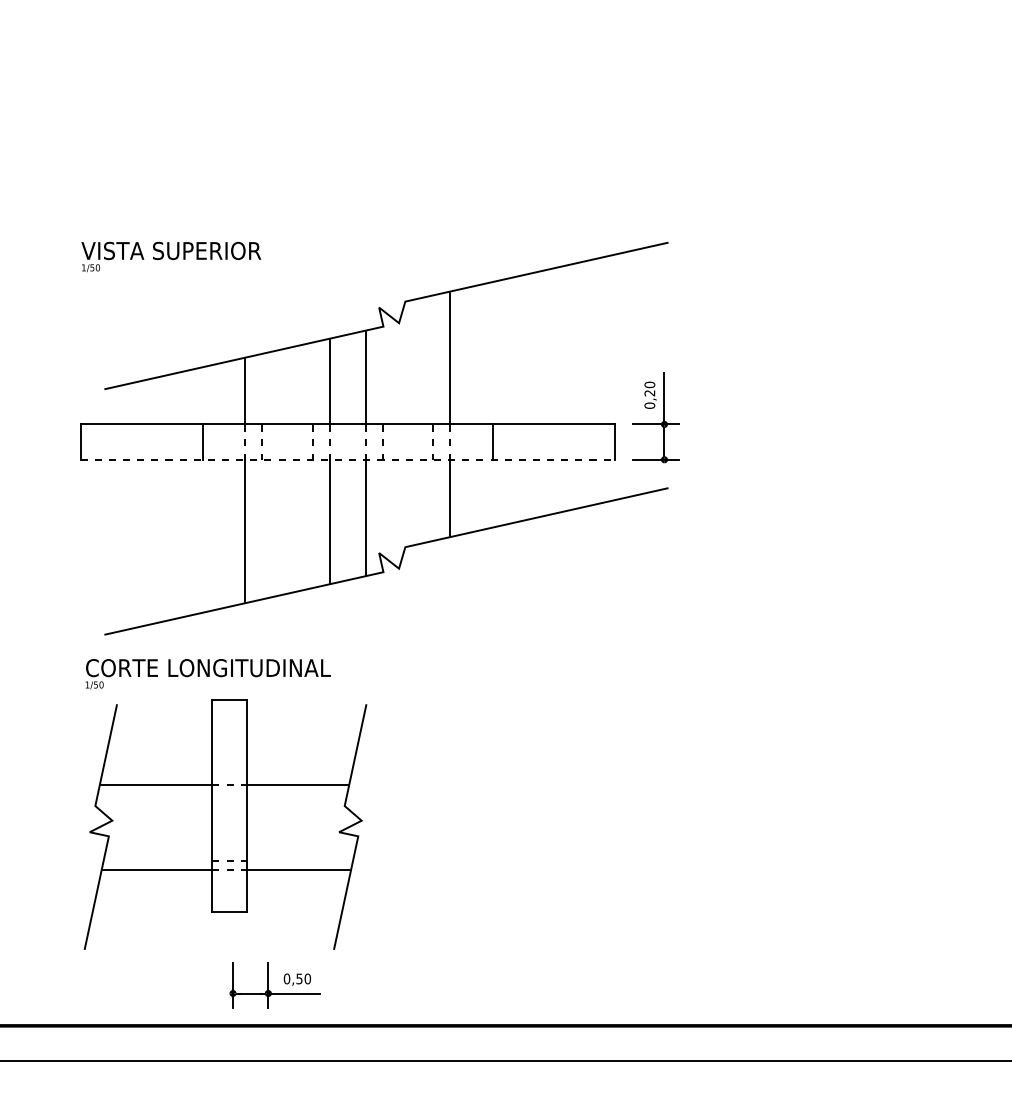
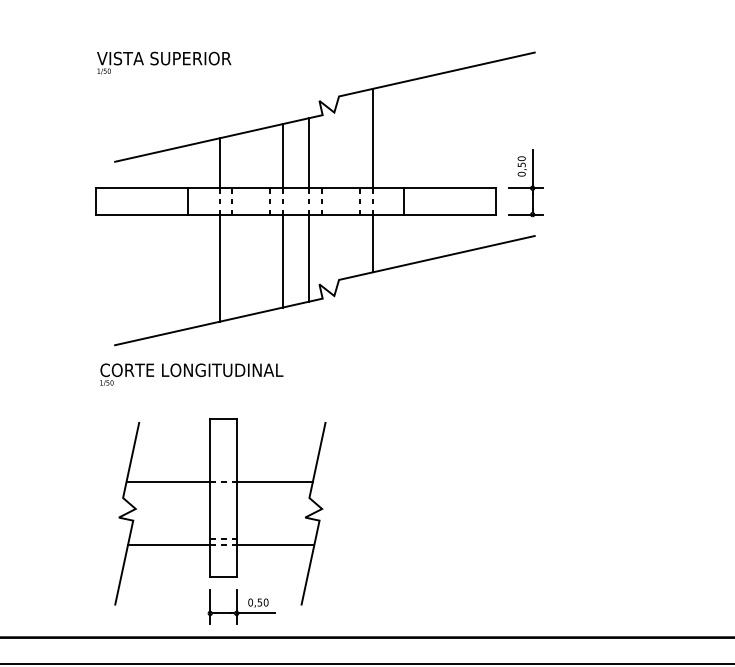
text: (649, 393) -> (521, 165), 0,20 -> 0,50
line: (348, 459) -> (296, 214), dashed -> solid
part: (225, 824) -> (220, 511), moved

